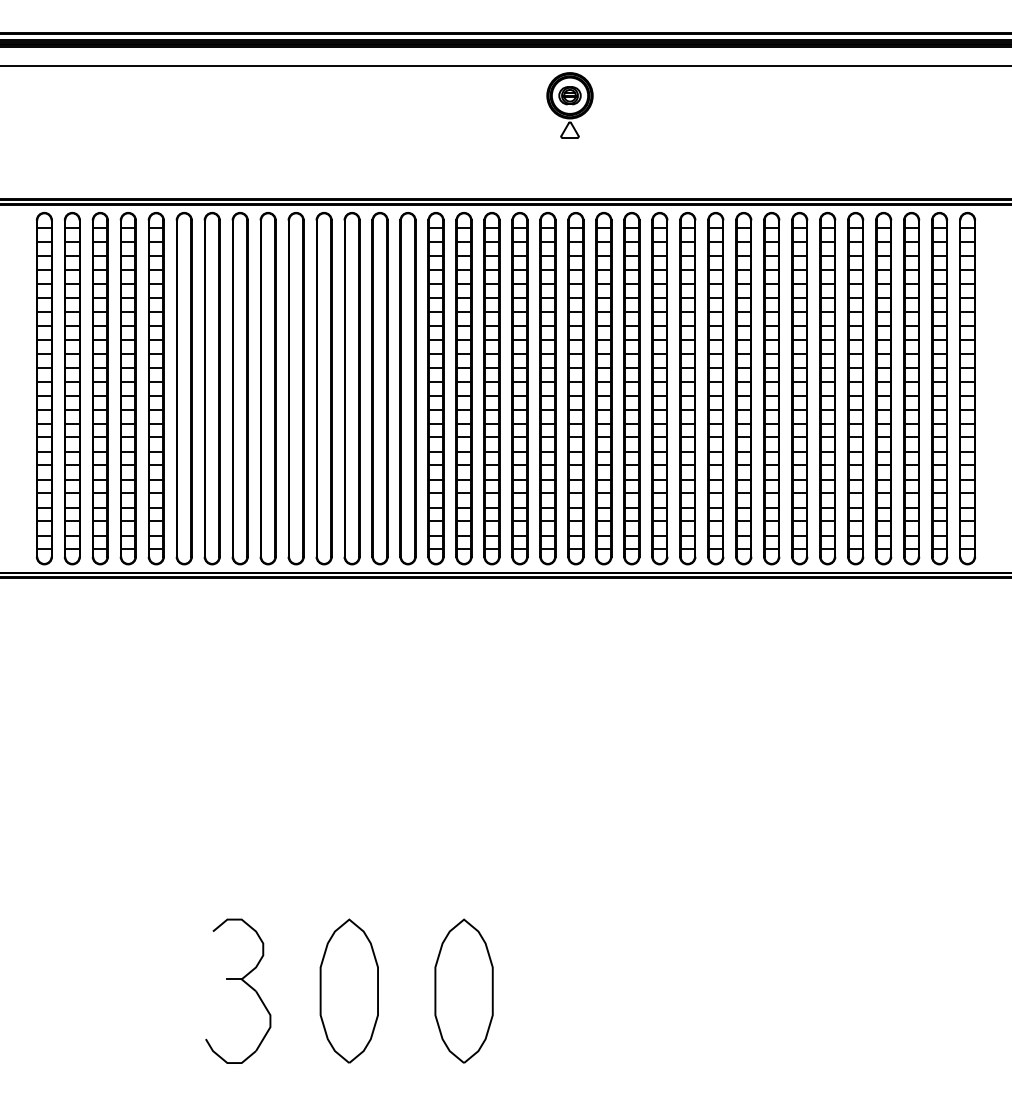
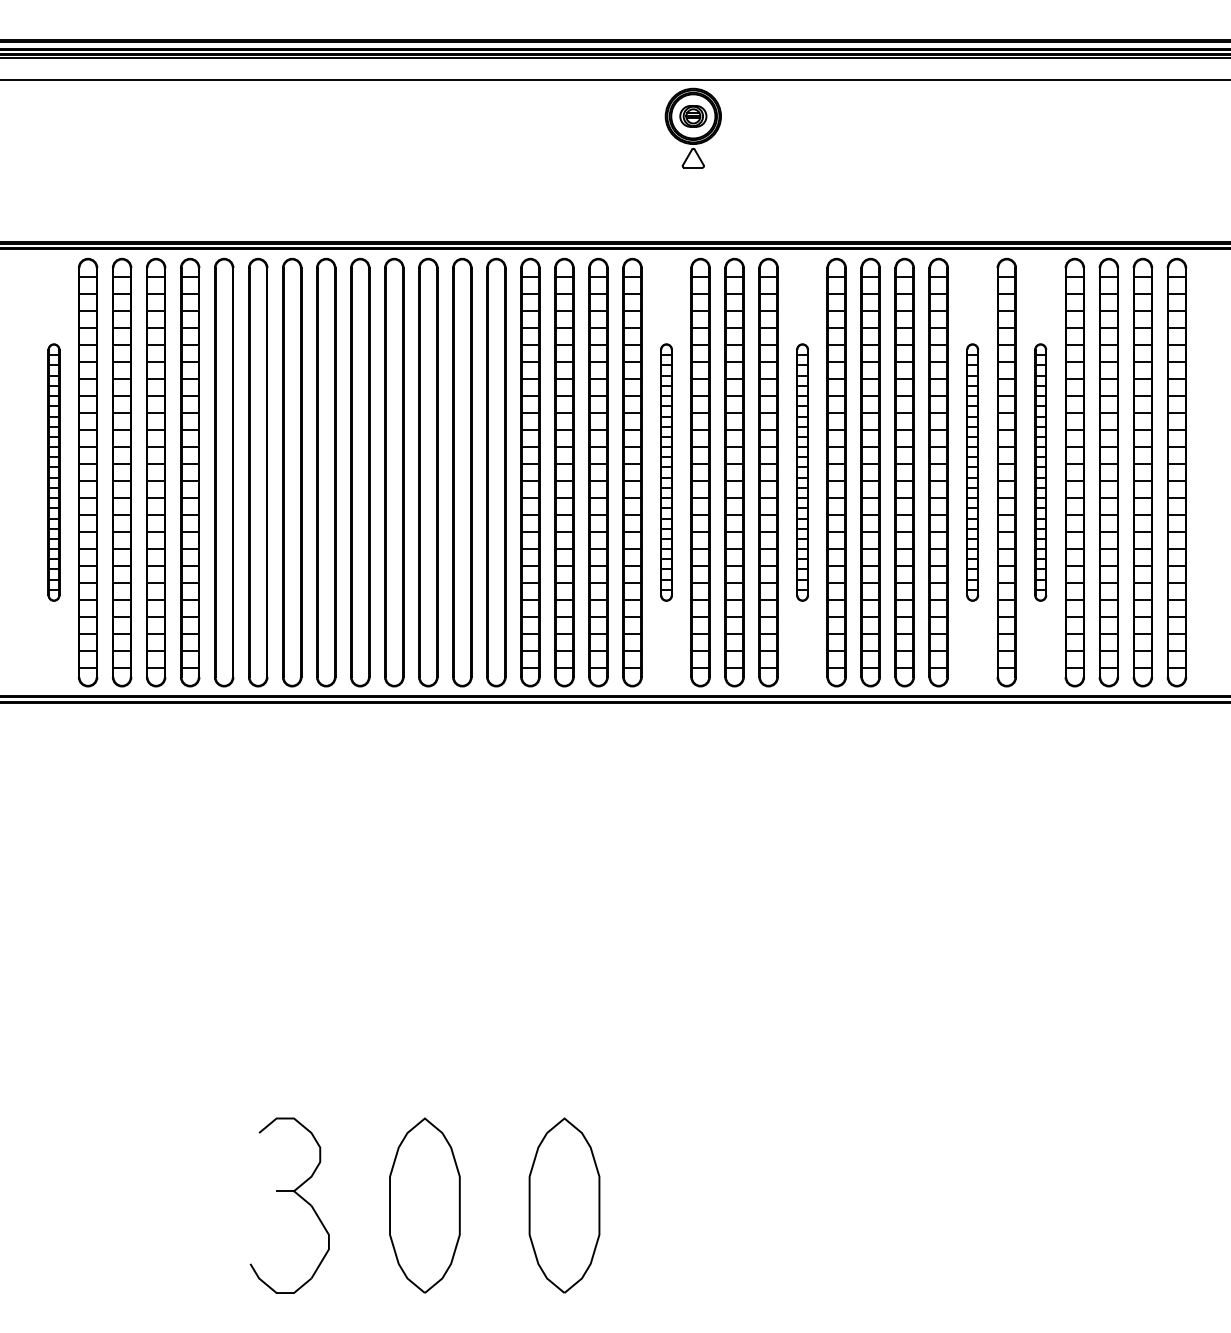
part: (43, 388) -> (53, 472), size x0.6
part: (547, 388) -> (666, 472), size x0.6
part: (659, 388) -> (802, 472), size x0.6
part: (799, 388) -> (972, 472), size x0.6
part: (855, 388) -> (1040, 472), size x0.6

